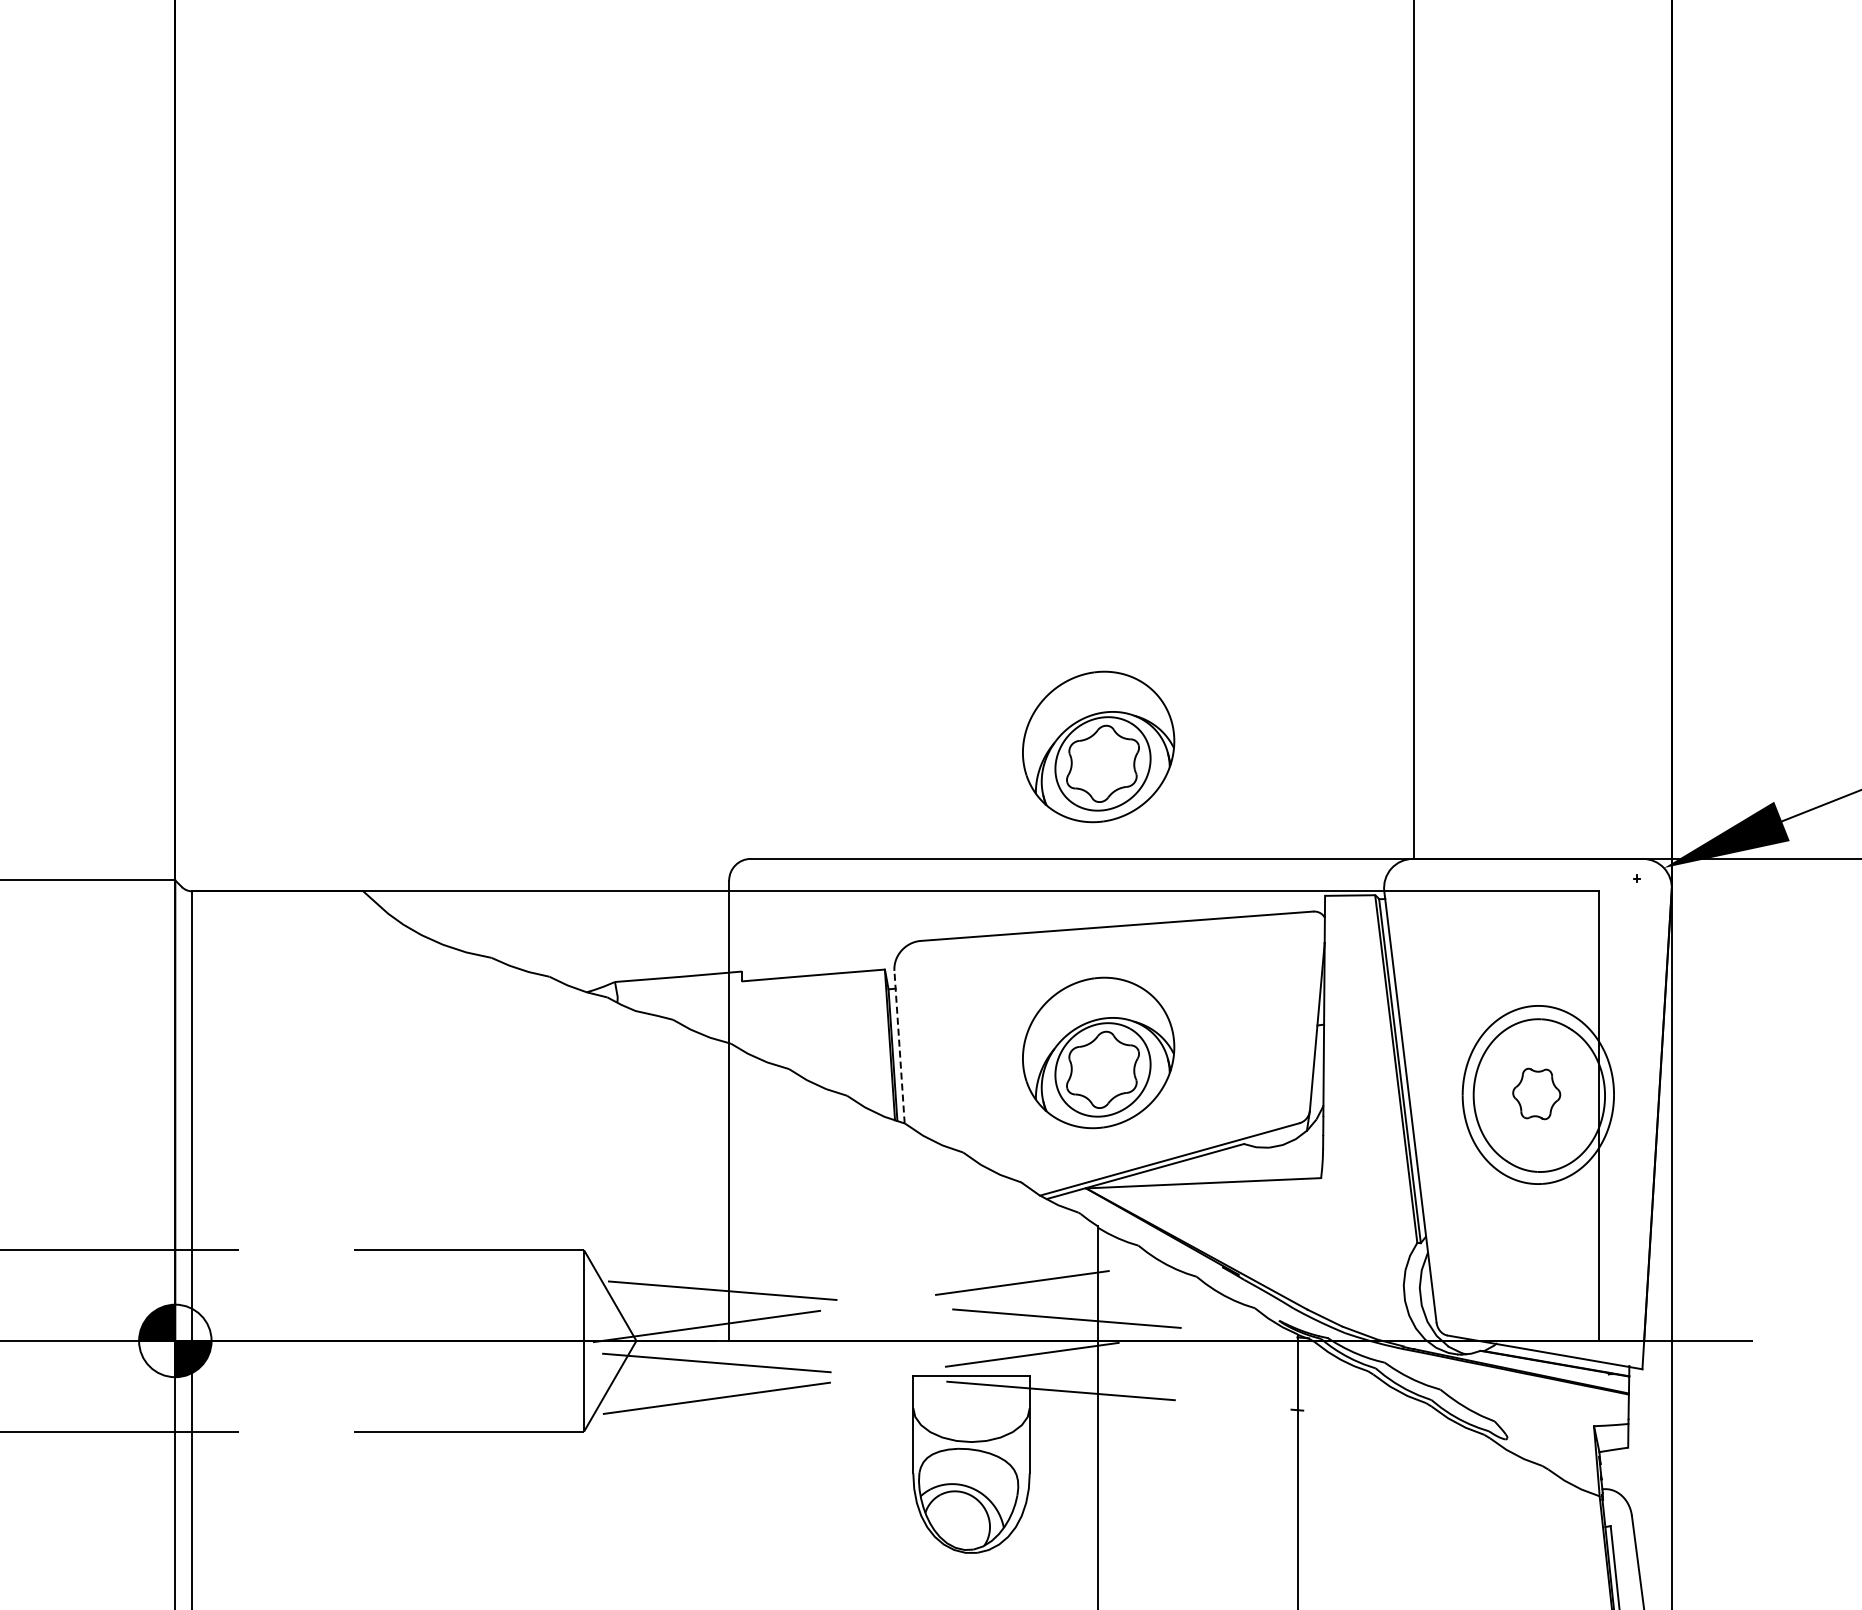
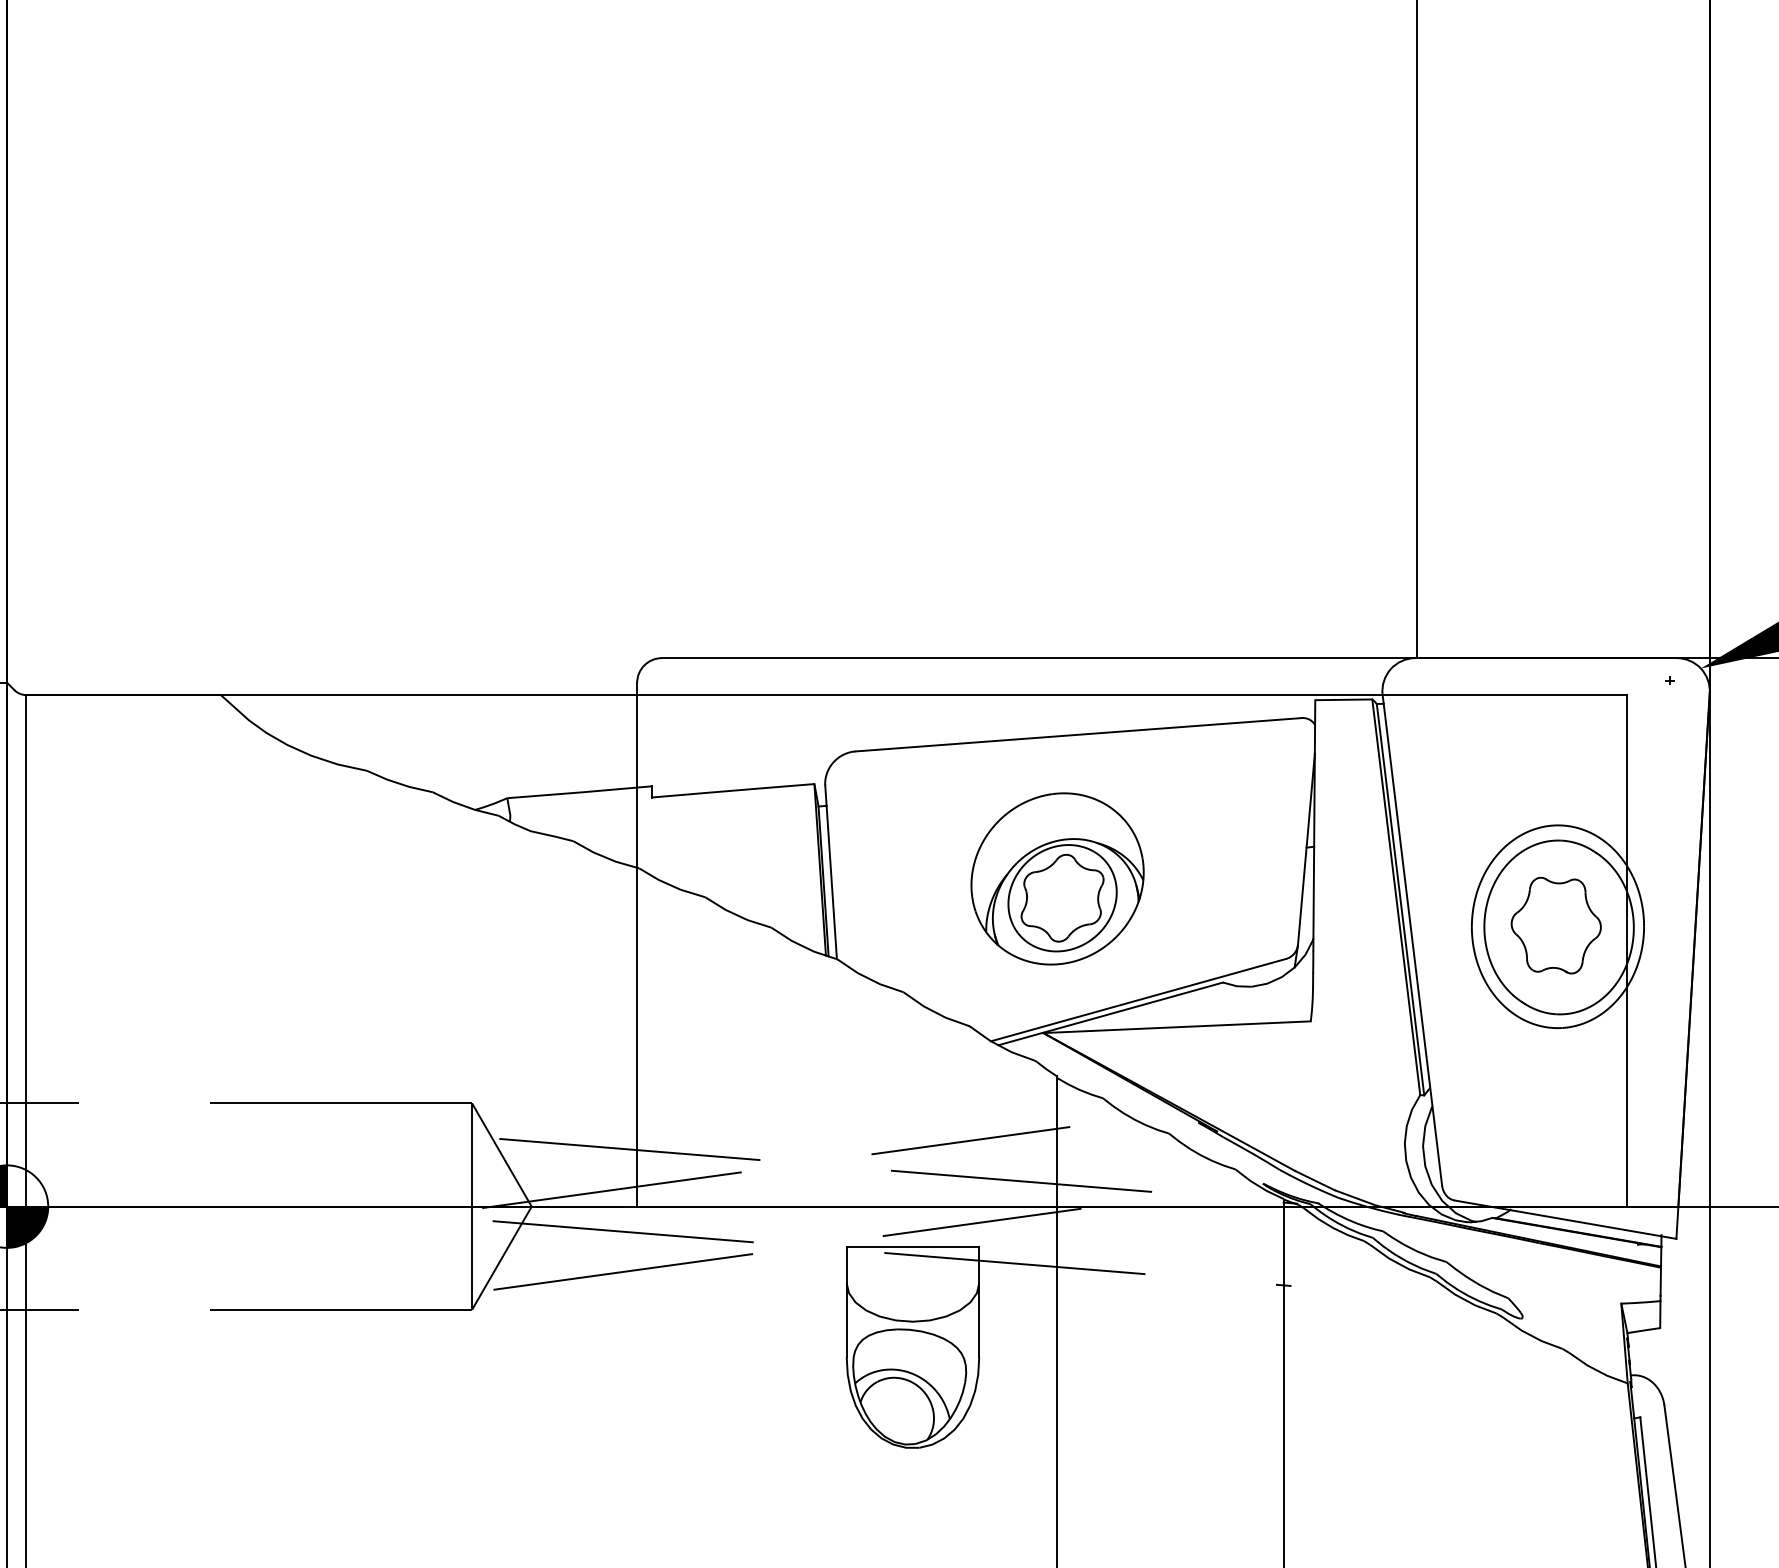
part: (1098, 746) -> (1057, 530), removed
line: (899, 1046) -> (831, 871), dashed -> solid
part: (1536, 1093) -> (1555, 925), size x1.67

